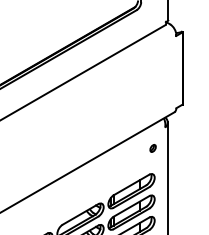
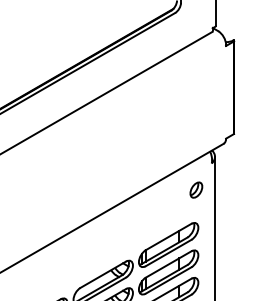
part: (152, 148) -> (195, 190), size x1.67

